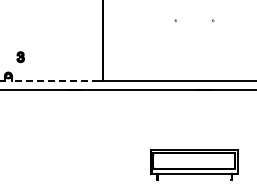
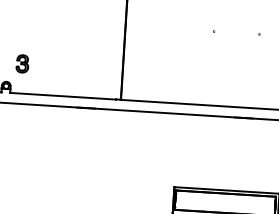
part: (20, 57) -> (22, 64), size x1.43
line: (55, 81) -> (63, 96), dashed -> solid

